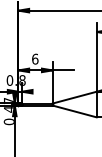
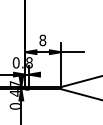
text: (35, 58) -> (43, 39), 6 -> 8

